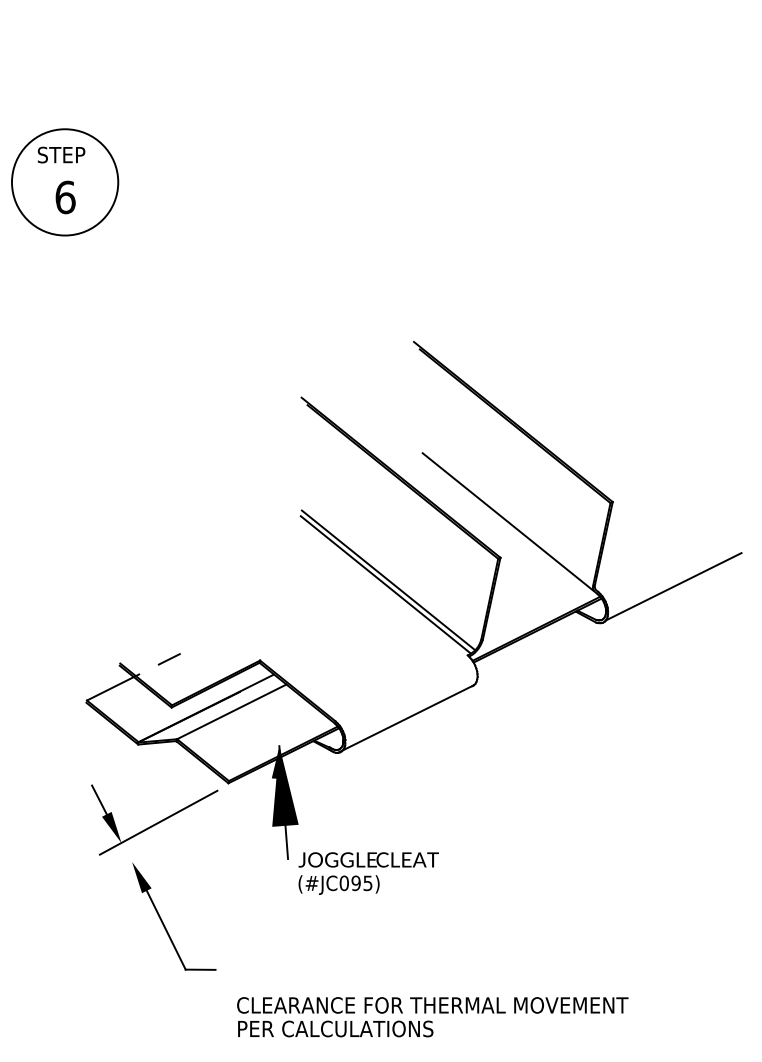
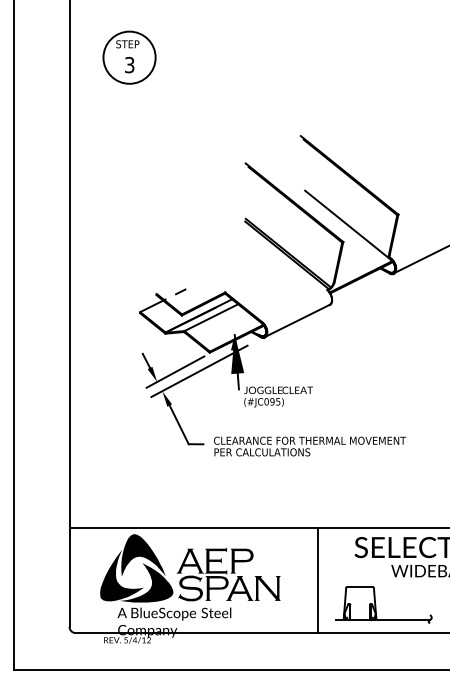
text: (64, 198) -> (129, 65), 6 -> 3
line: (207, 821) -> (199, 371), added
text: (433, 1017) -> (310, 446), moved

